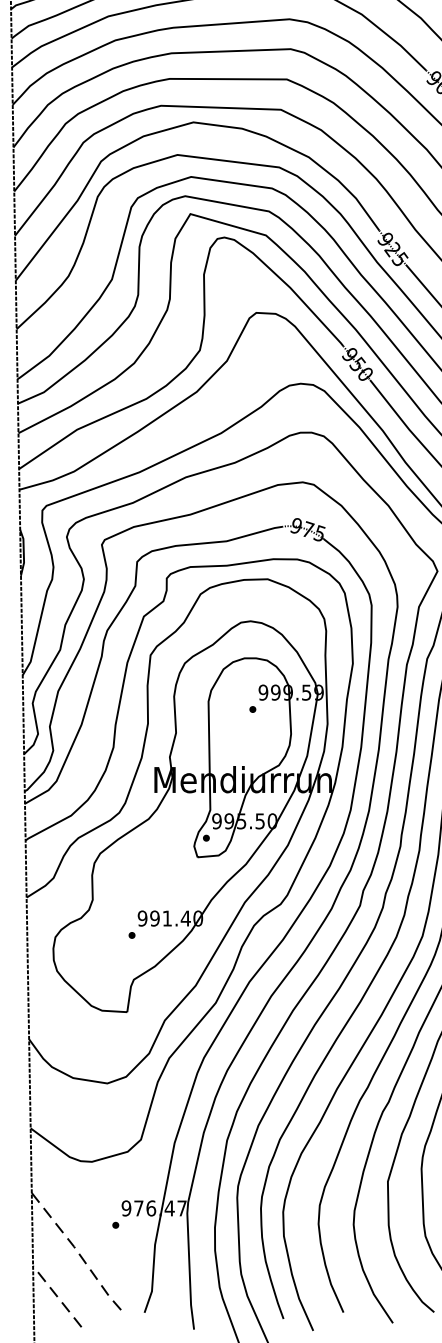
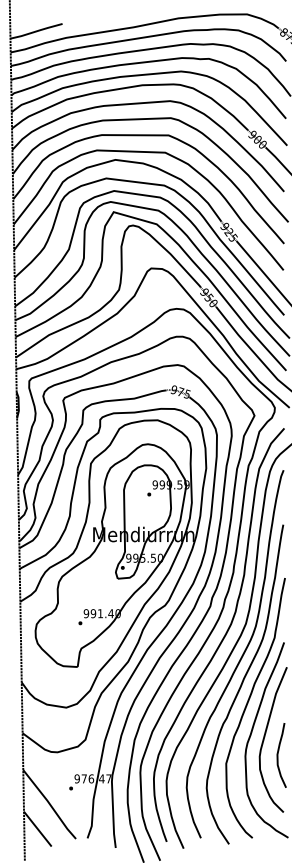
line: (79, 1253) -> (50, 804), dashed -> solid
line: (56, 1295) -> (37, 828), dashed -> solid

